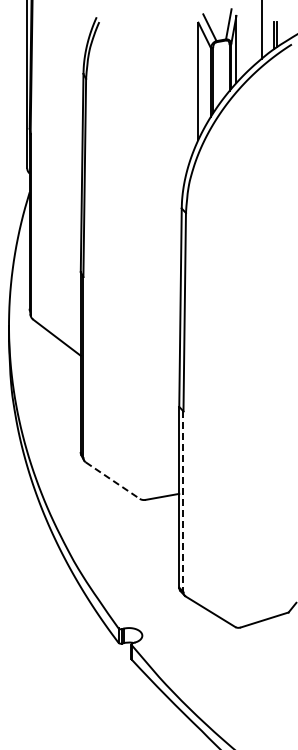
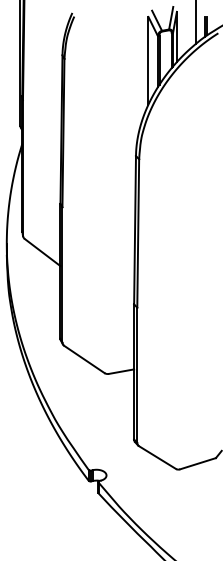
line: (112, 480) -> (84, 359), dashed -> solid
line: (183, 502) -> (137, 375), dashed -> solid

